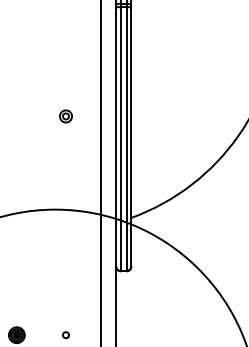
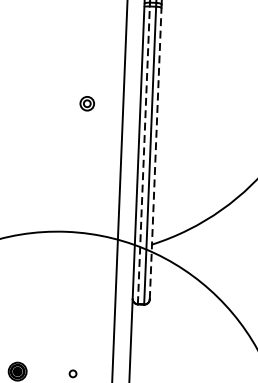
part: (65, 116) -> (86, 103), moved
line: (131, 136) -> (155, 152), solid -> dashed
line: (120, 138) -> (143, 154), solid -> dashed

